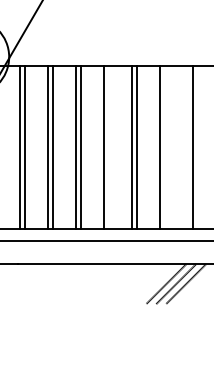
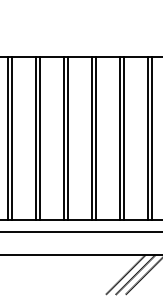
line: (108, 147) -> (67, 138), added
line: (164, 147) -> (123, 138), added
line: (188, 147) -> (147, 138), added

